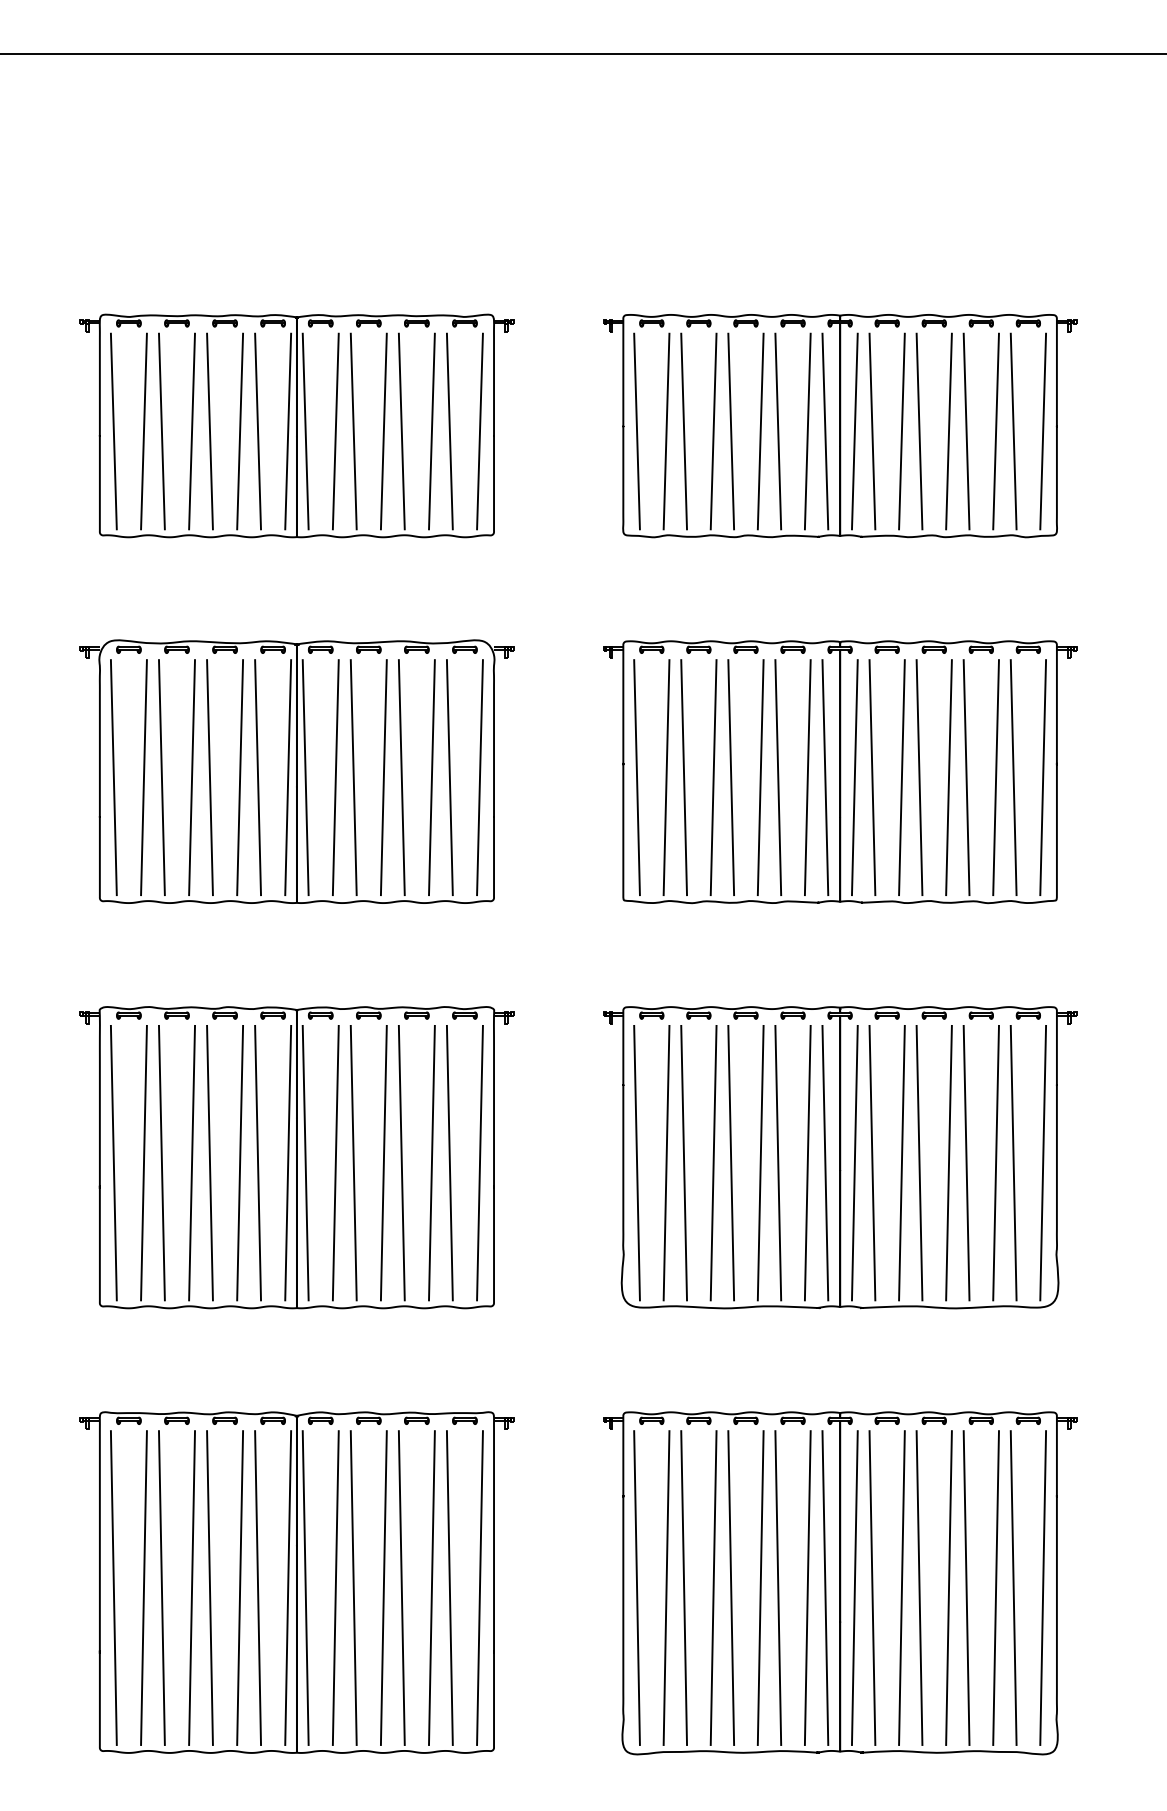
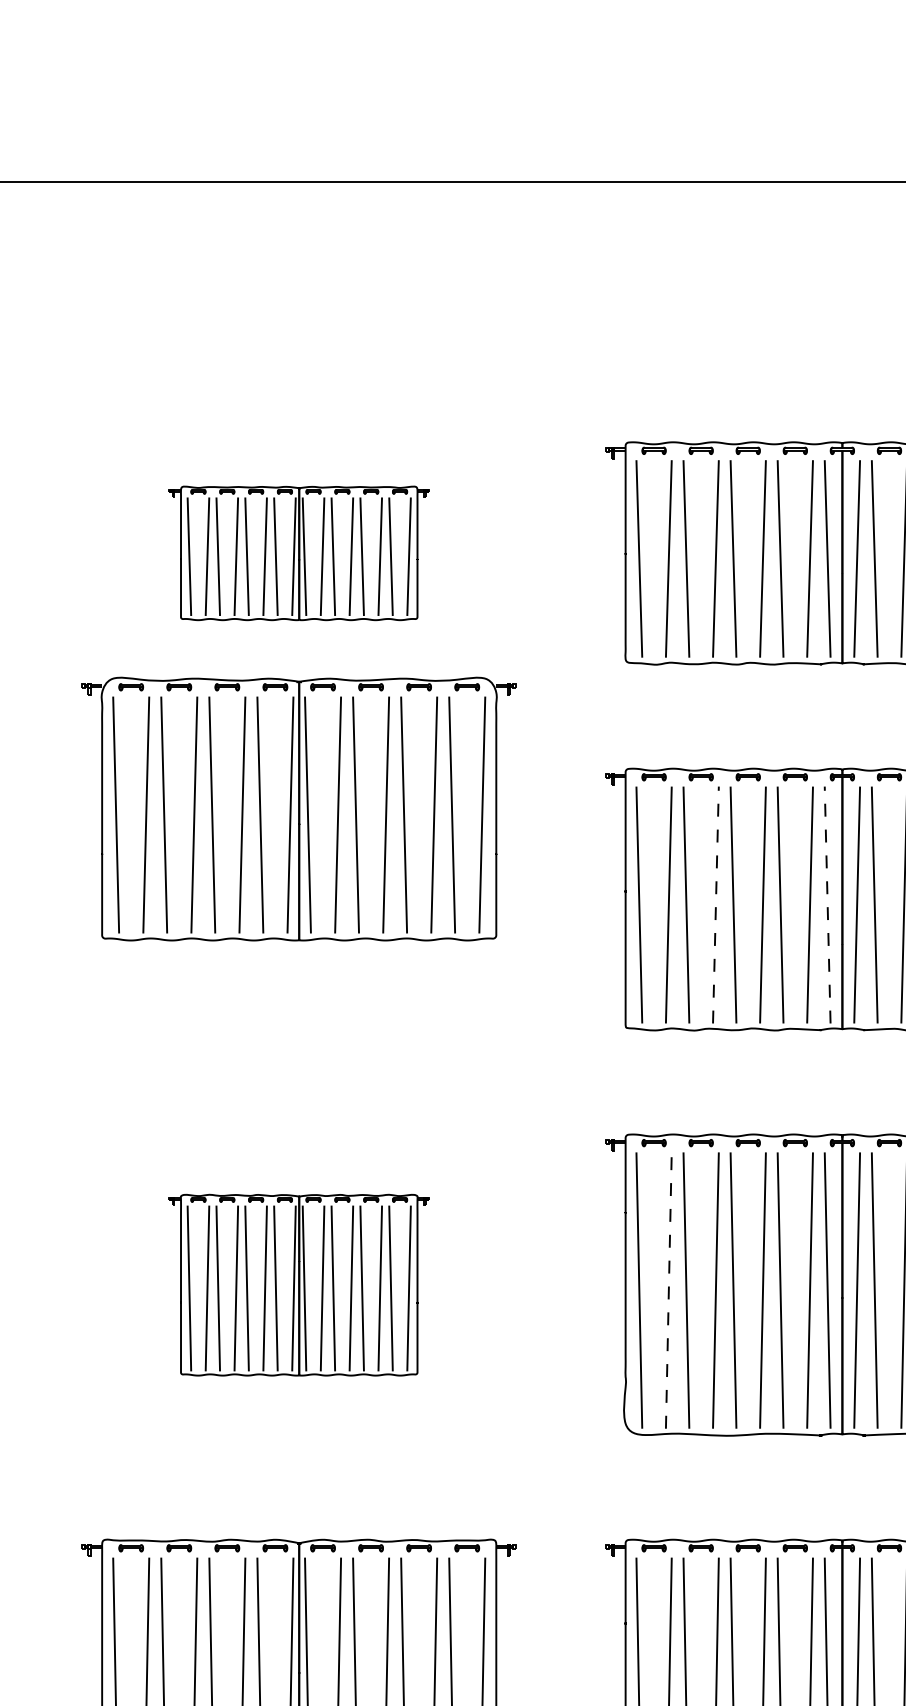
part: (296, 425) -> (298, 552), size x0.6
part: (296, 771) -> (298, 808), moved
line: (713, 777) -> (715, 904), solid -> dashed
line: (825, 777) -> (827, 904), solid -> dashed
part: (296, 1157) -> (298, 1284), size x0.6
line: (666, 1162) -> (668, 1289), solid -> dashed

